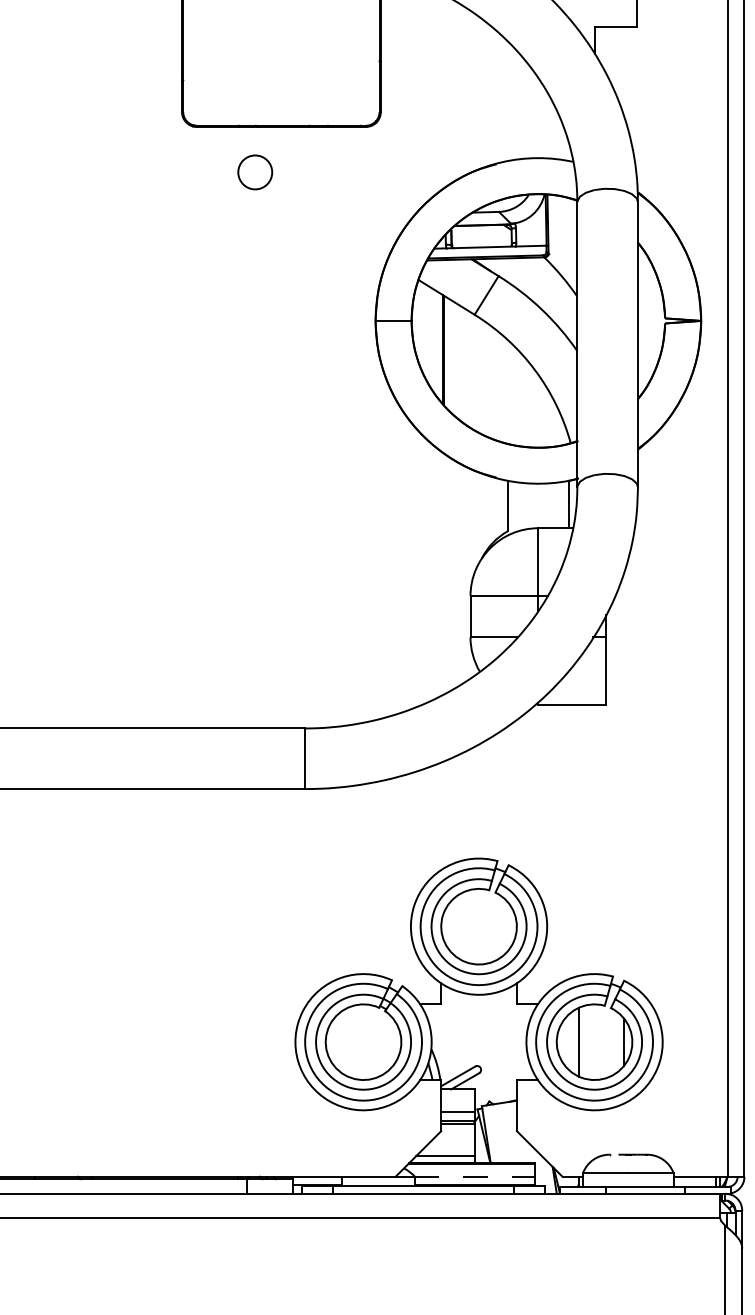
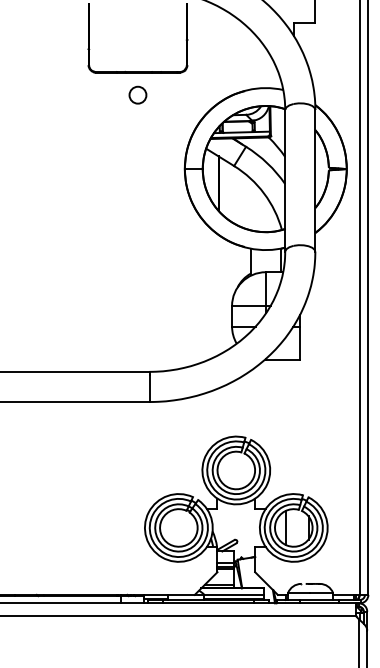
circle: (254, 171) -> (137, 94), moved
line: (475, 1175) -> (234, 594), dashed -> solid

